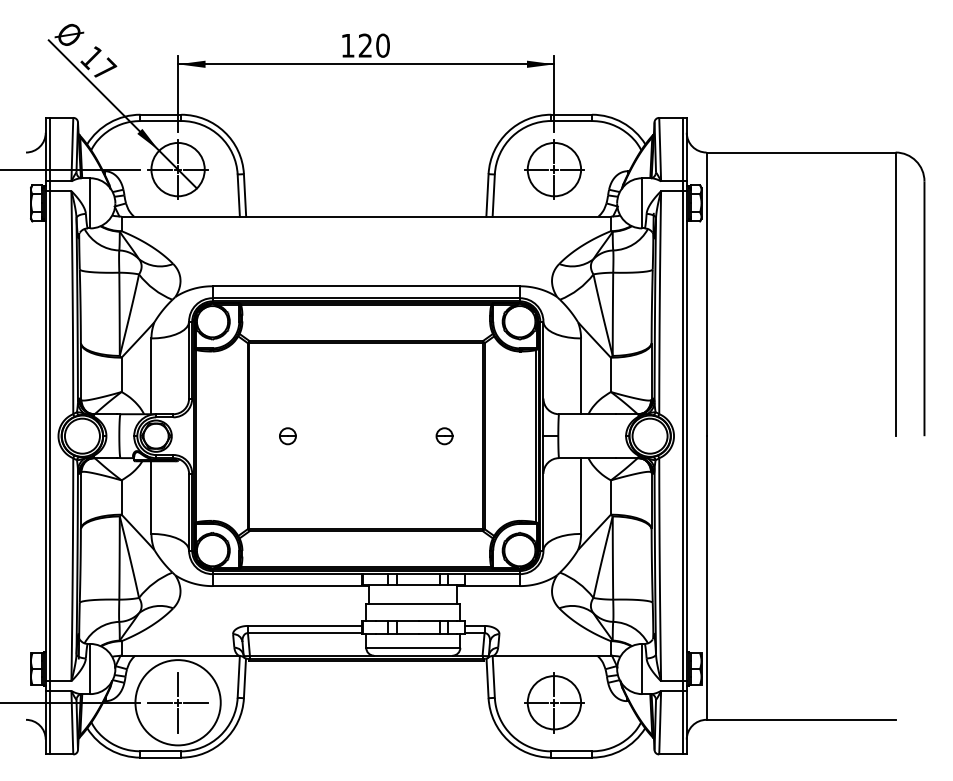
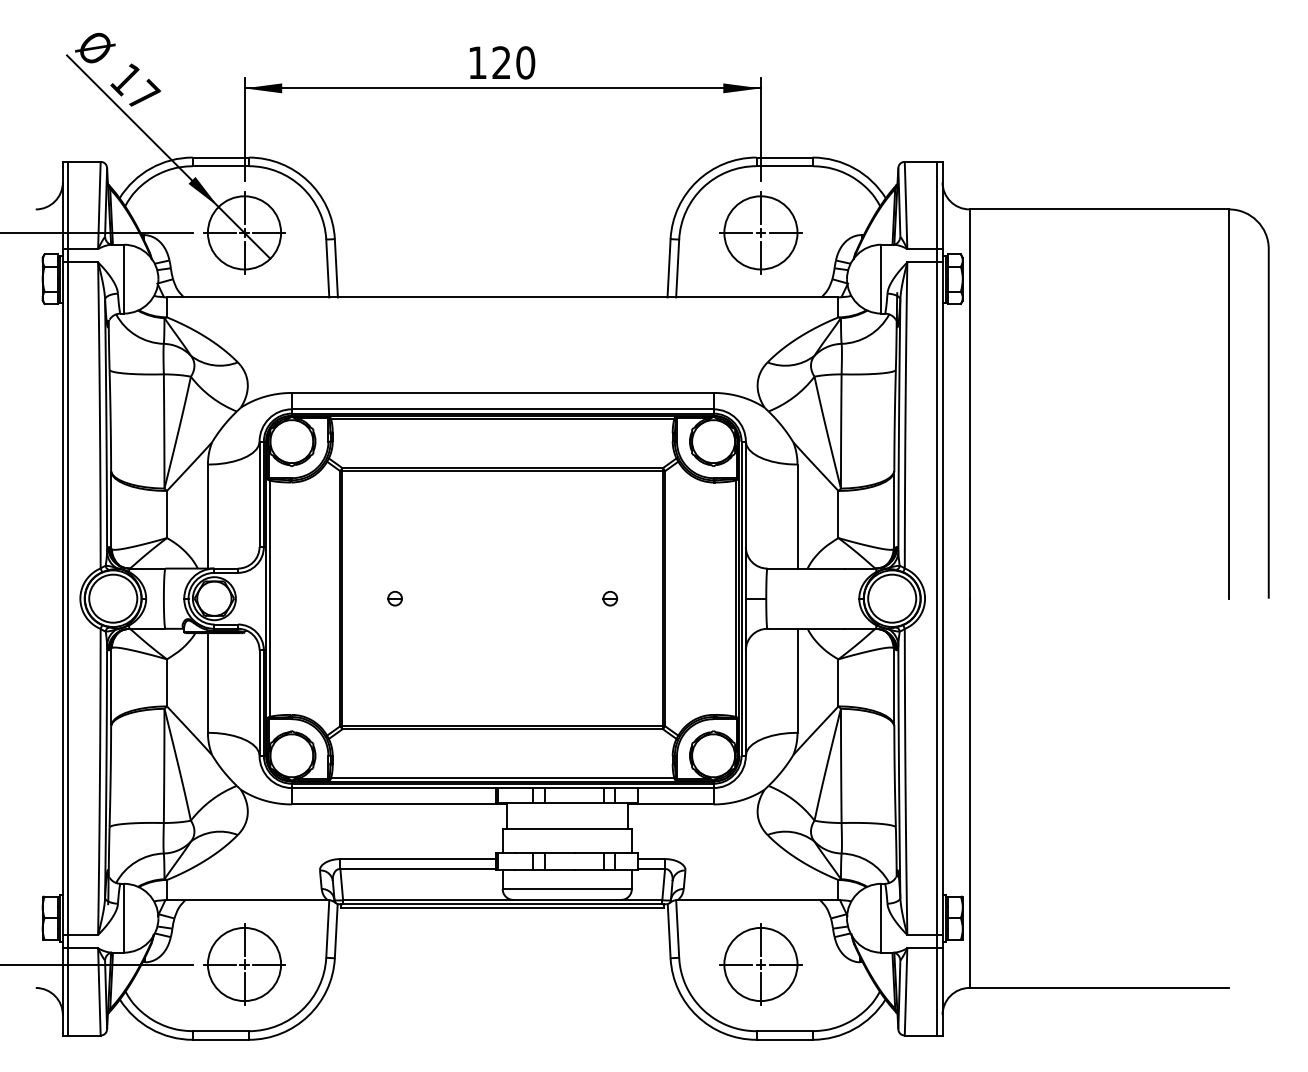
part: (287, 436) -> (394, 598), size x0.62
part: (444, 436) -> (610, 598), size x0.62
circle: (178, 702) -> (244, 964), size x0.62

